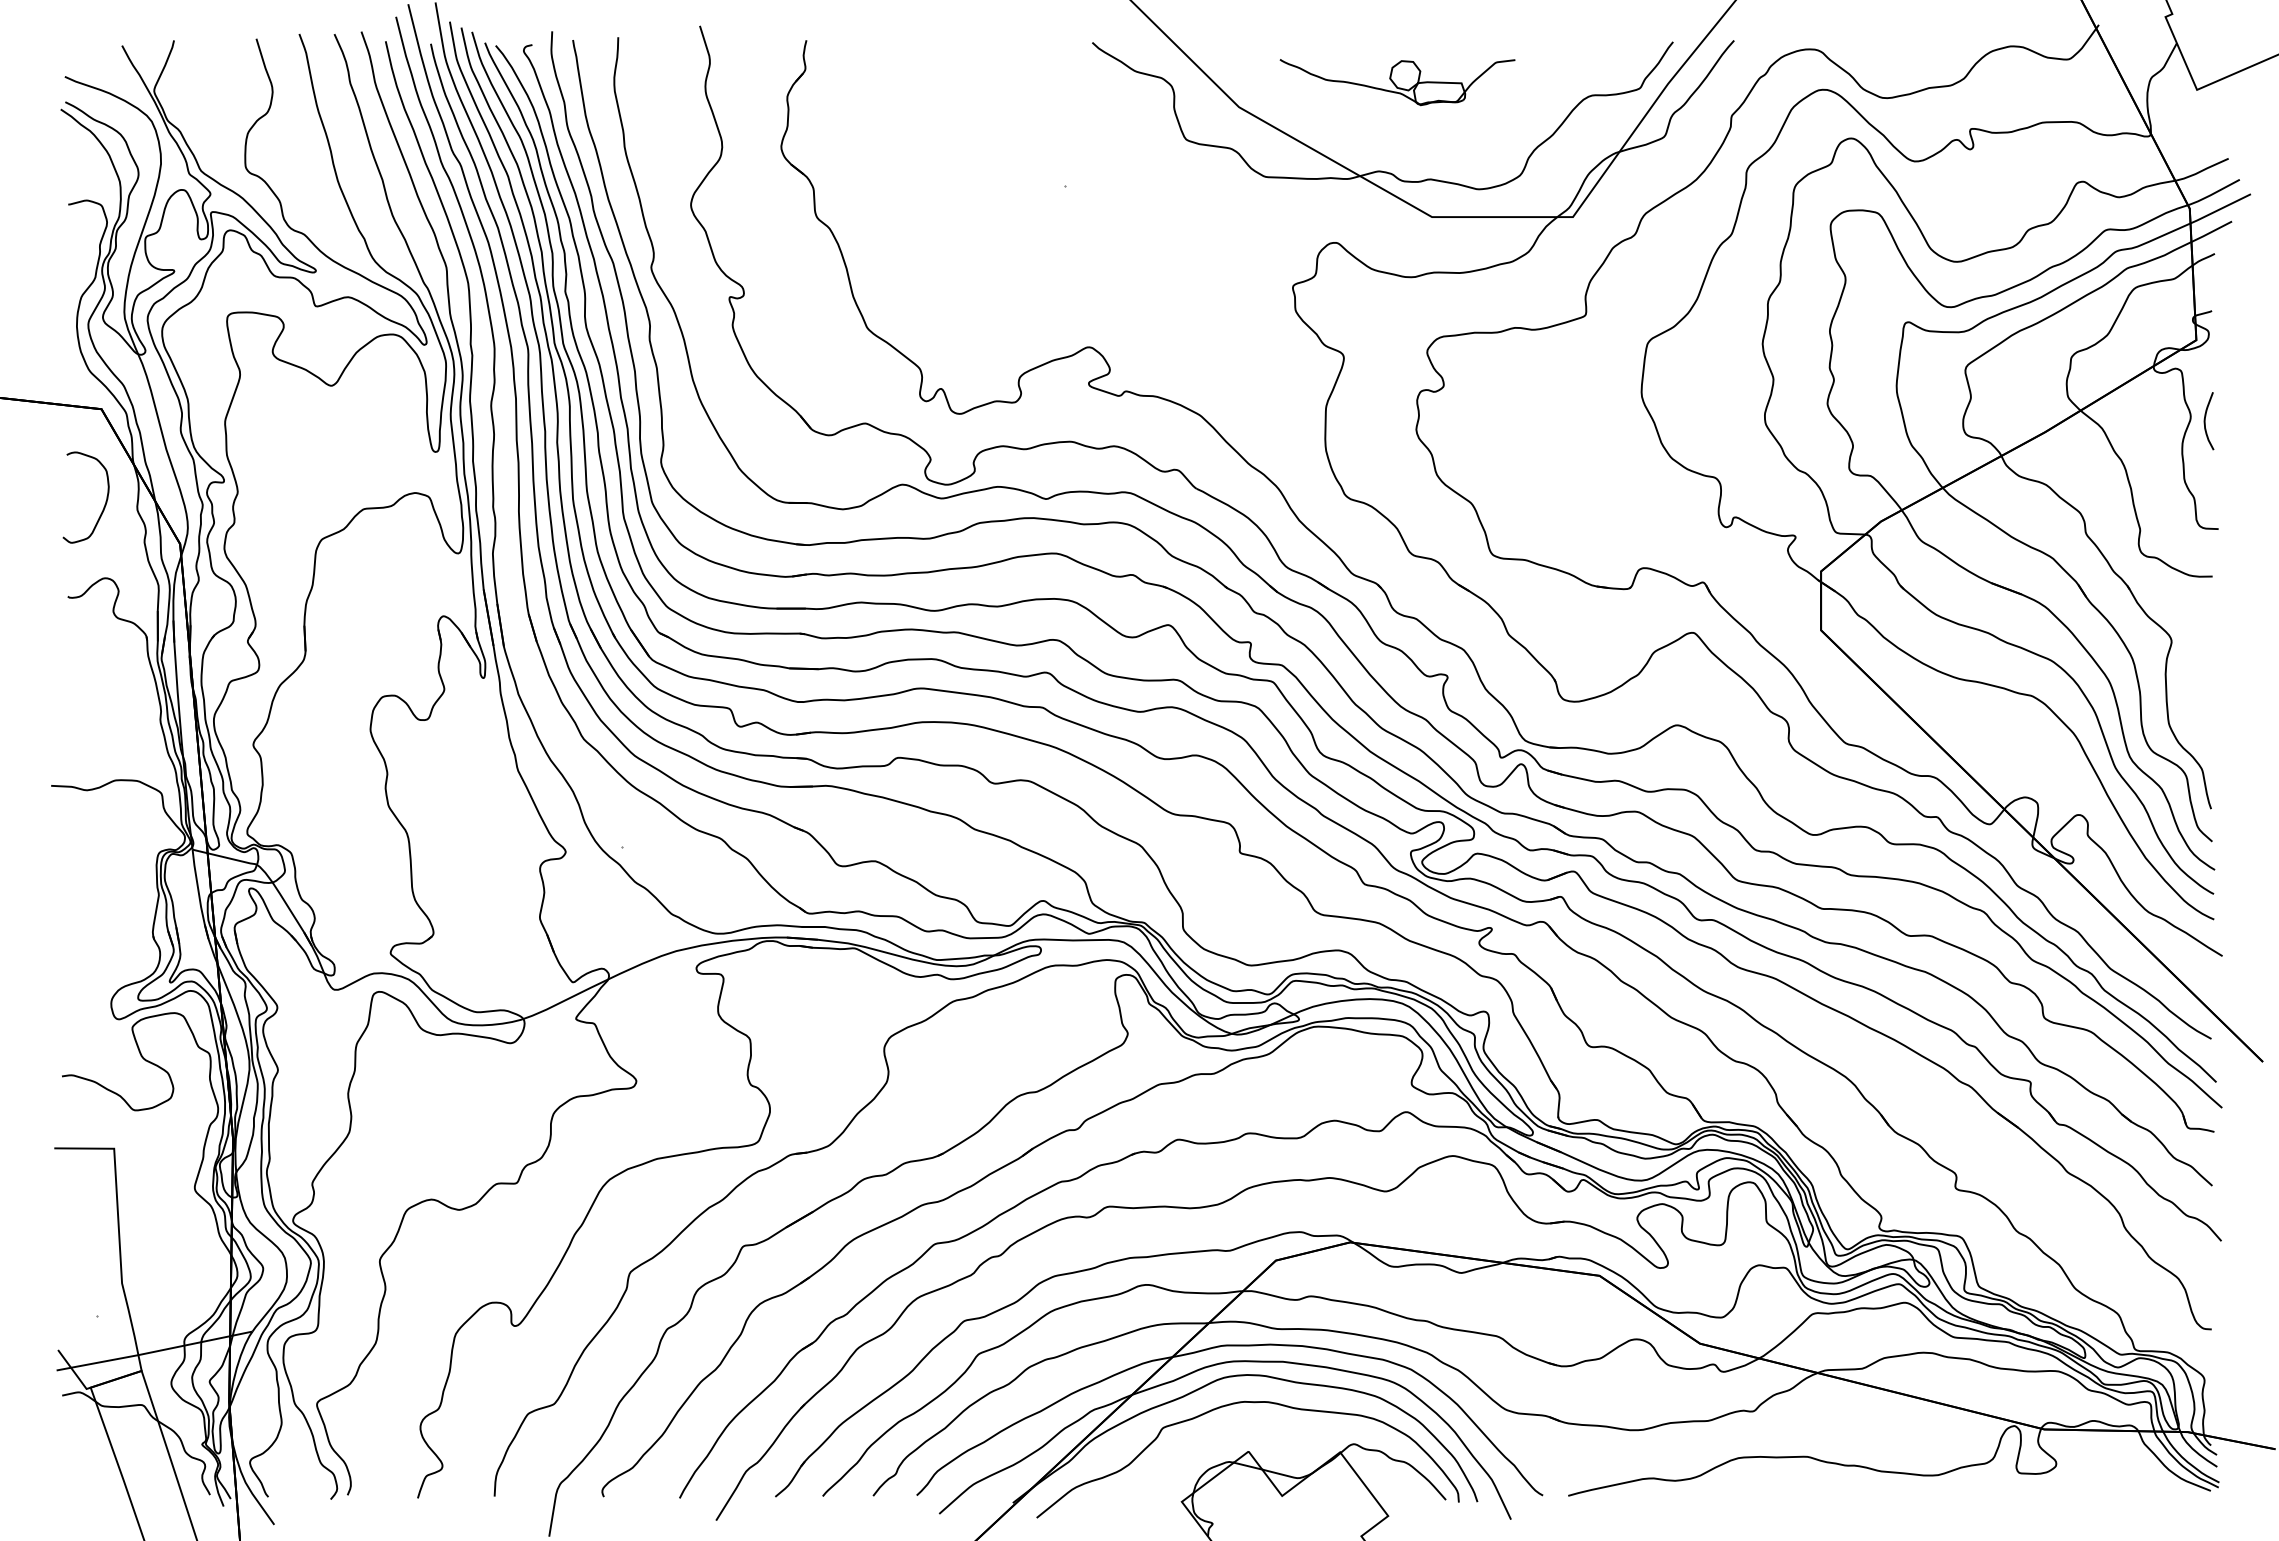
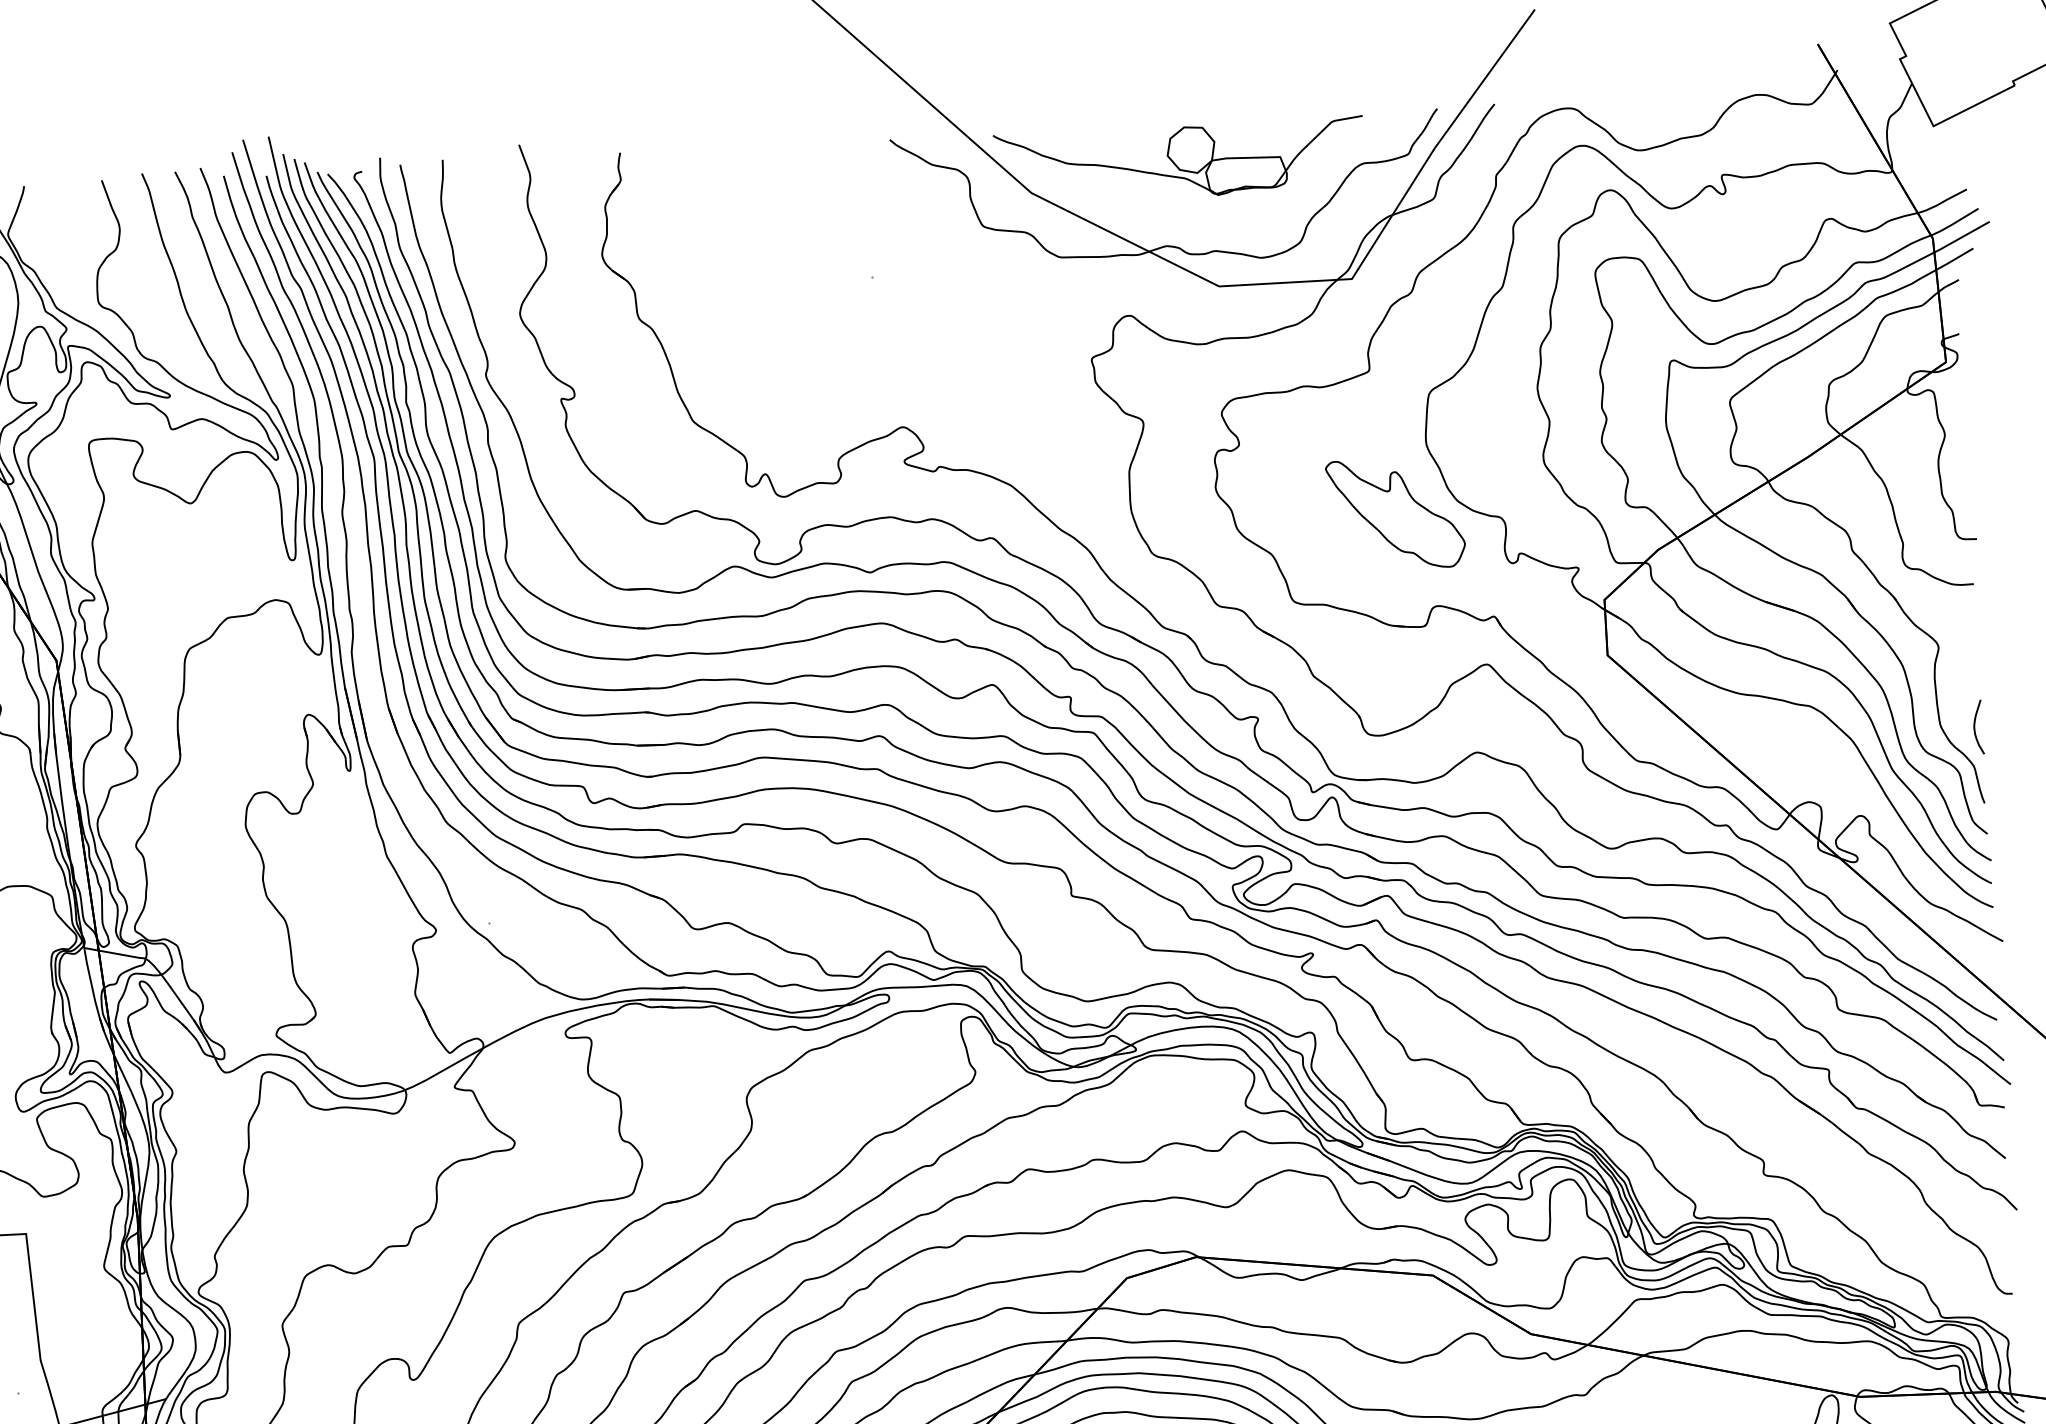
part: (1397, 82) -> (1179, 161), size x1.67
curve: (2205, 421) -> (1975, 727), moved
part: (1605, 468) -> (1395, 514), added

